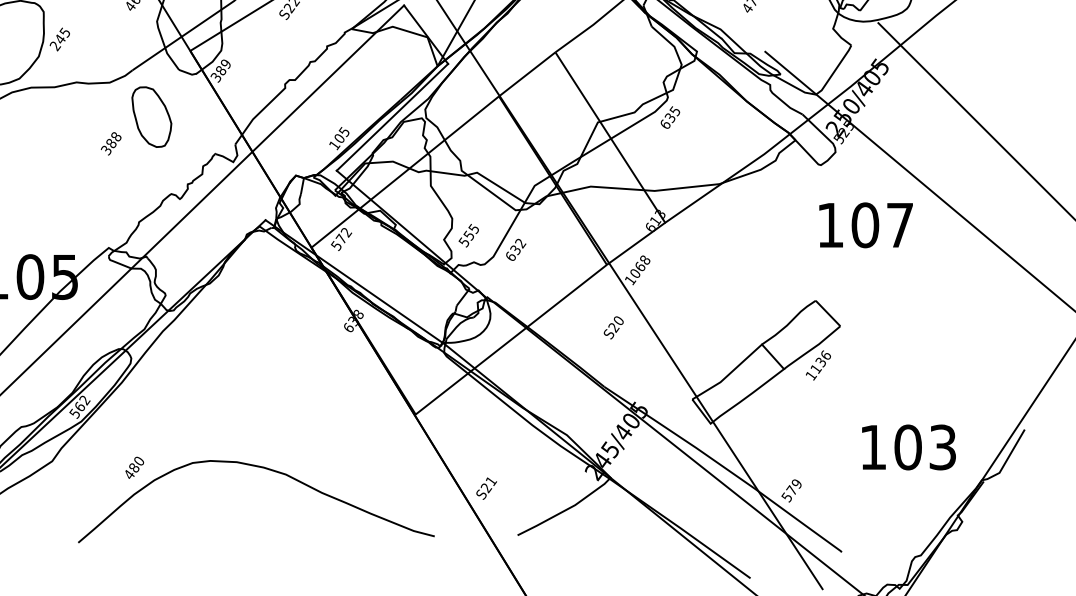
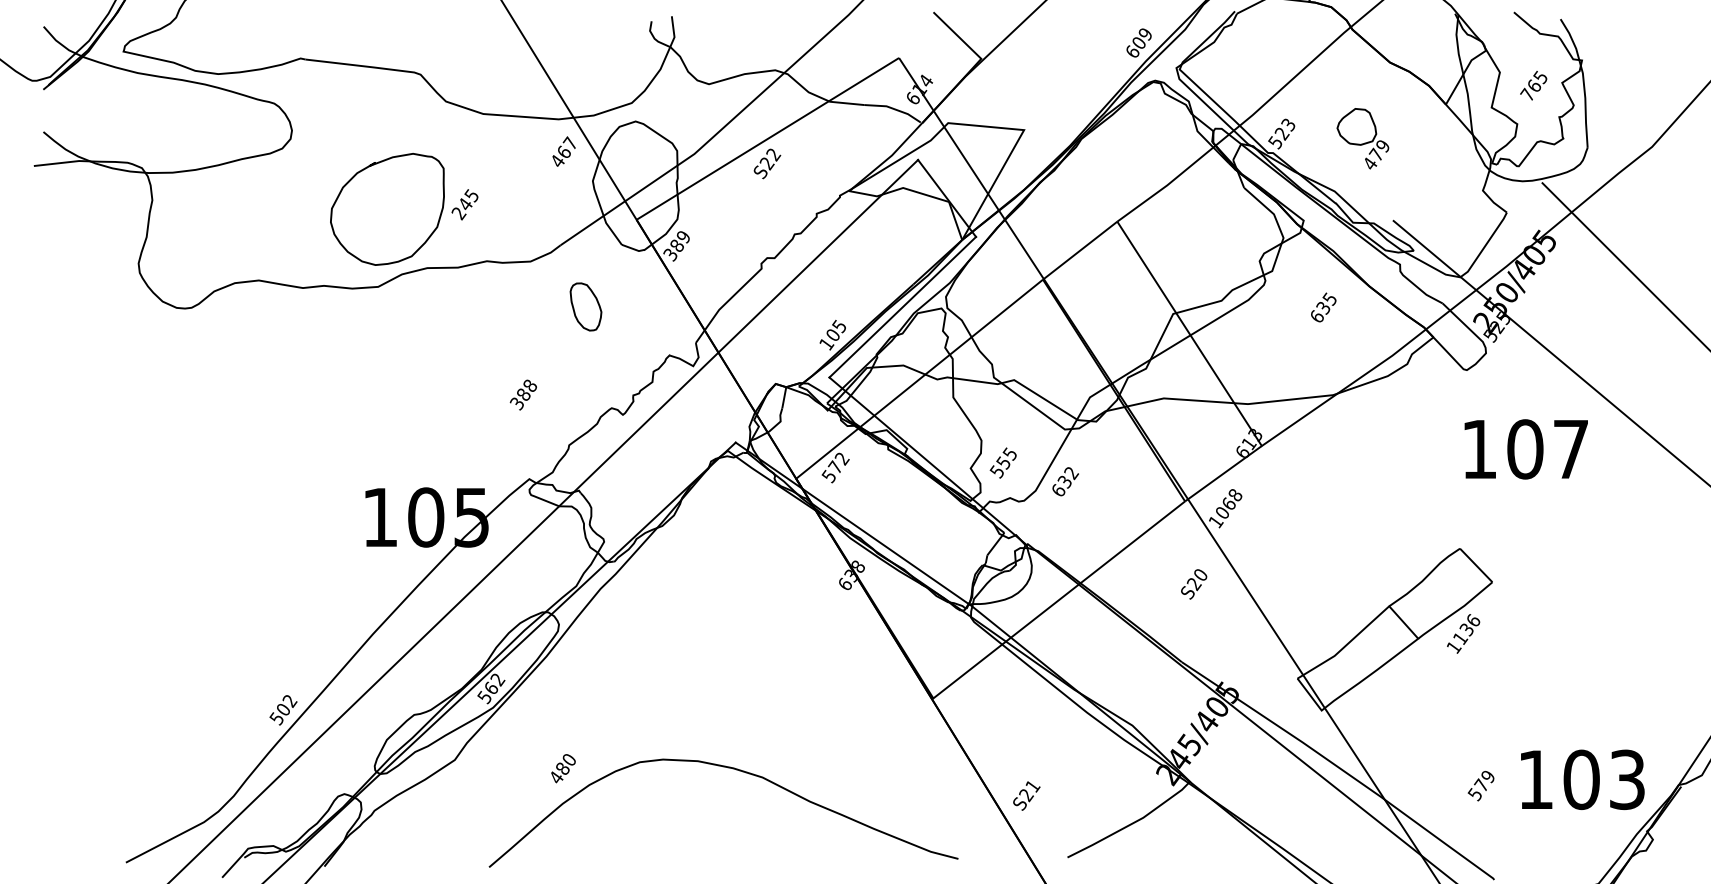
part: (151, 116) -> (585, 306), size x0.6
text: (670, 117) -> (1323, 307), moved
text: (110, 143) -> (522, 394), moved
text: (908, 447) -> (1582, 779), moved
text: (791, 491) -> (1480, 786), moved

